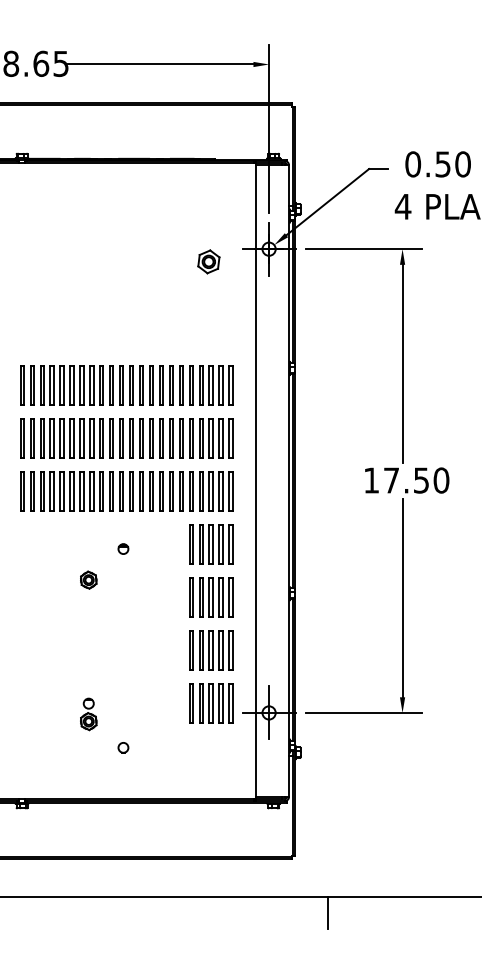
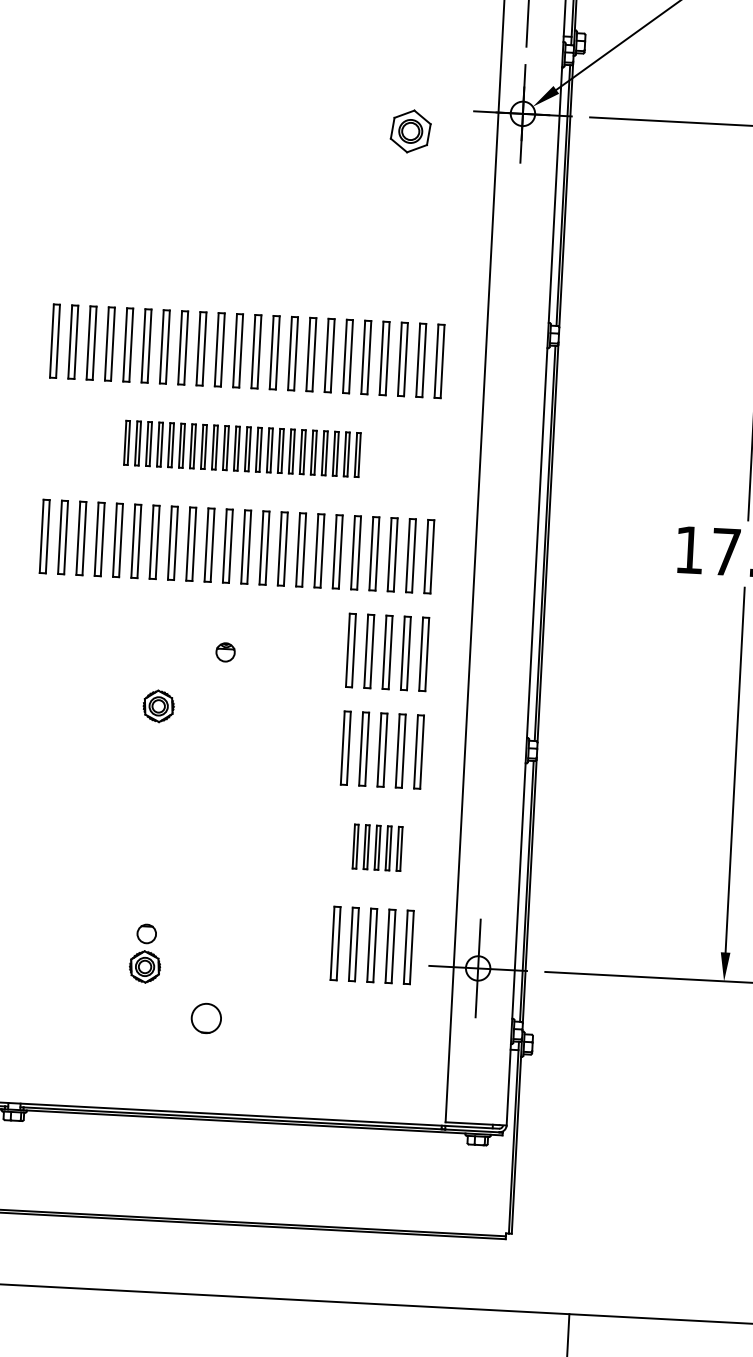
part: (126, 438) -> (241, 448), size x0.6
part: (211, 650) -> (378, 847), size x0.6
part: (123, 747) -> (206, 1018), size x1.6

